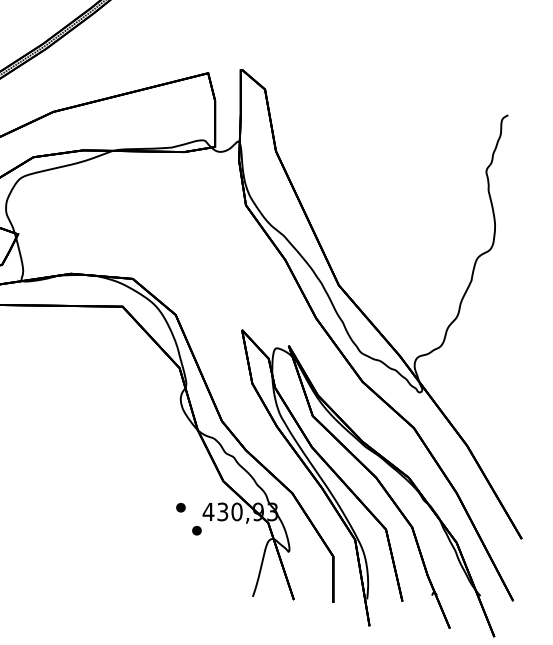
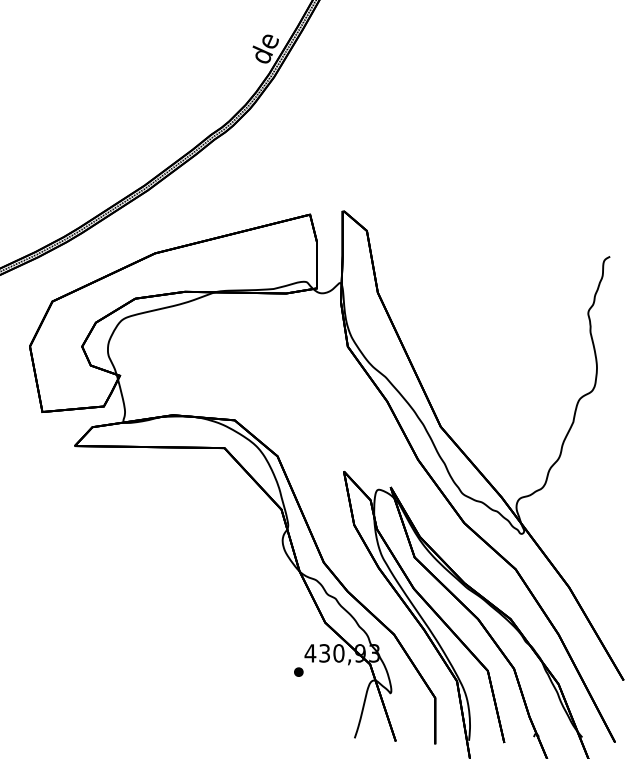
part: (180, 507) -> (282, 648), removed

